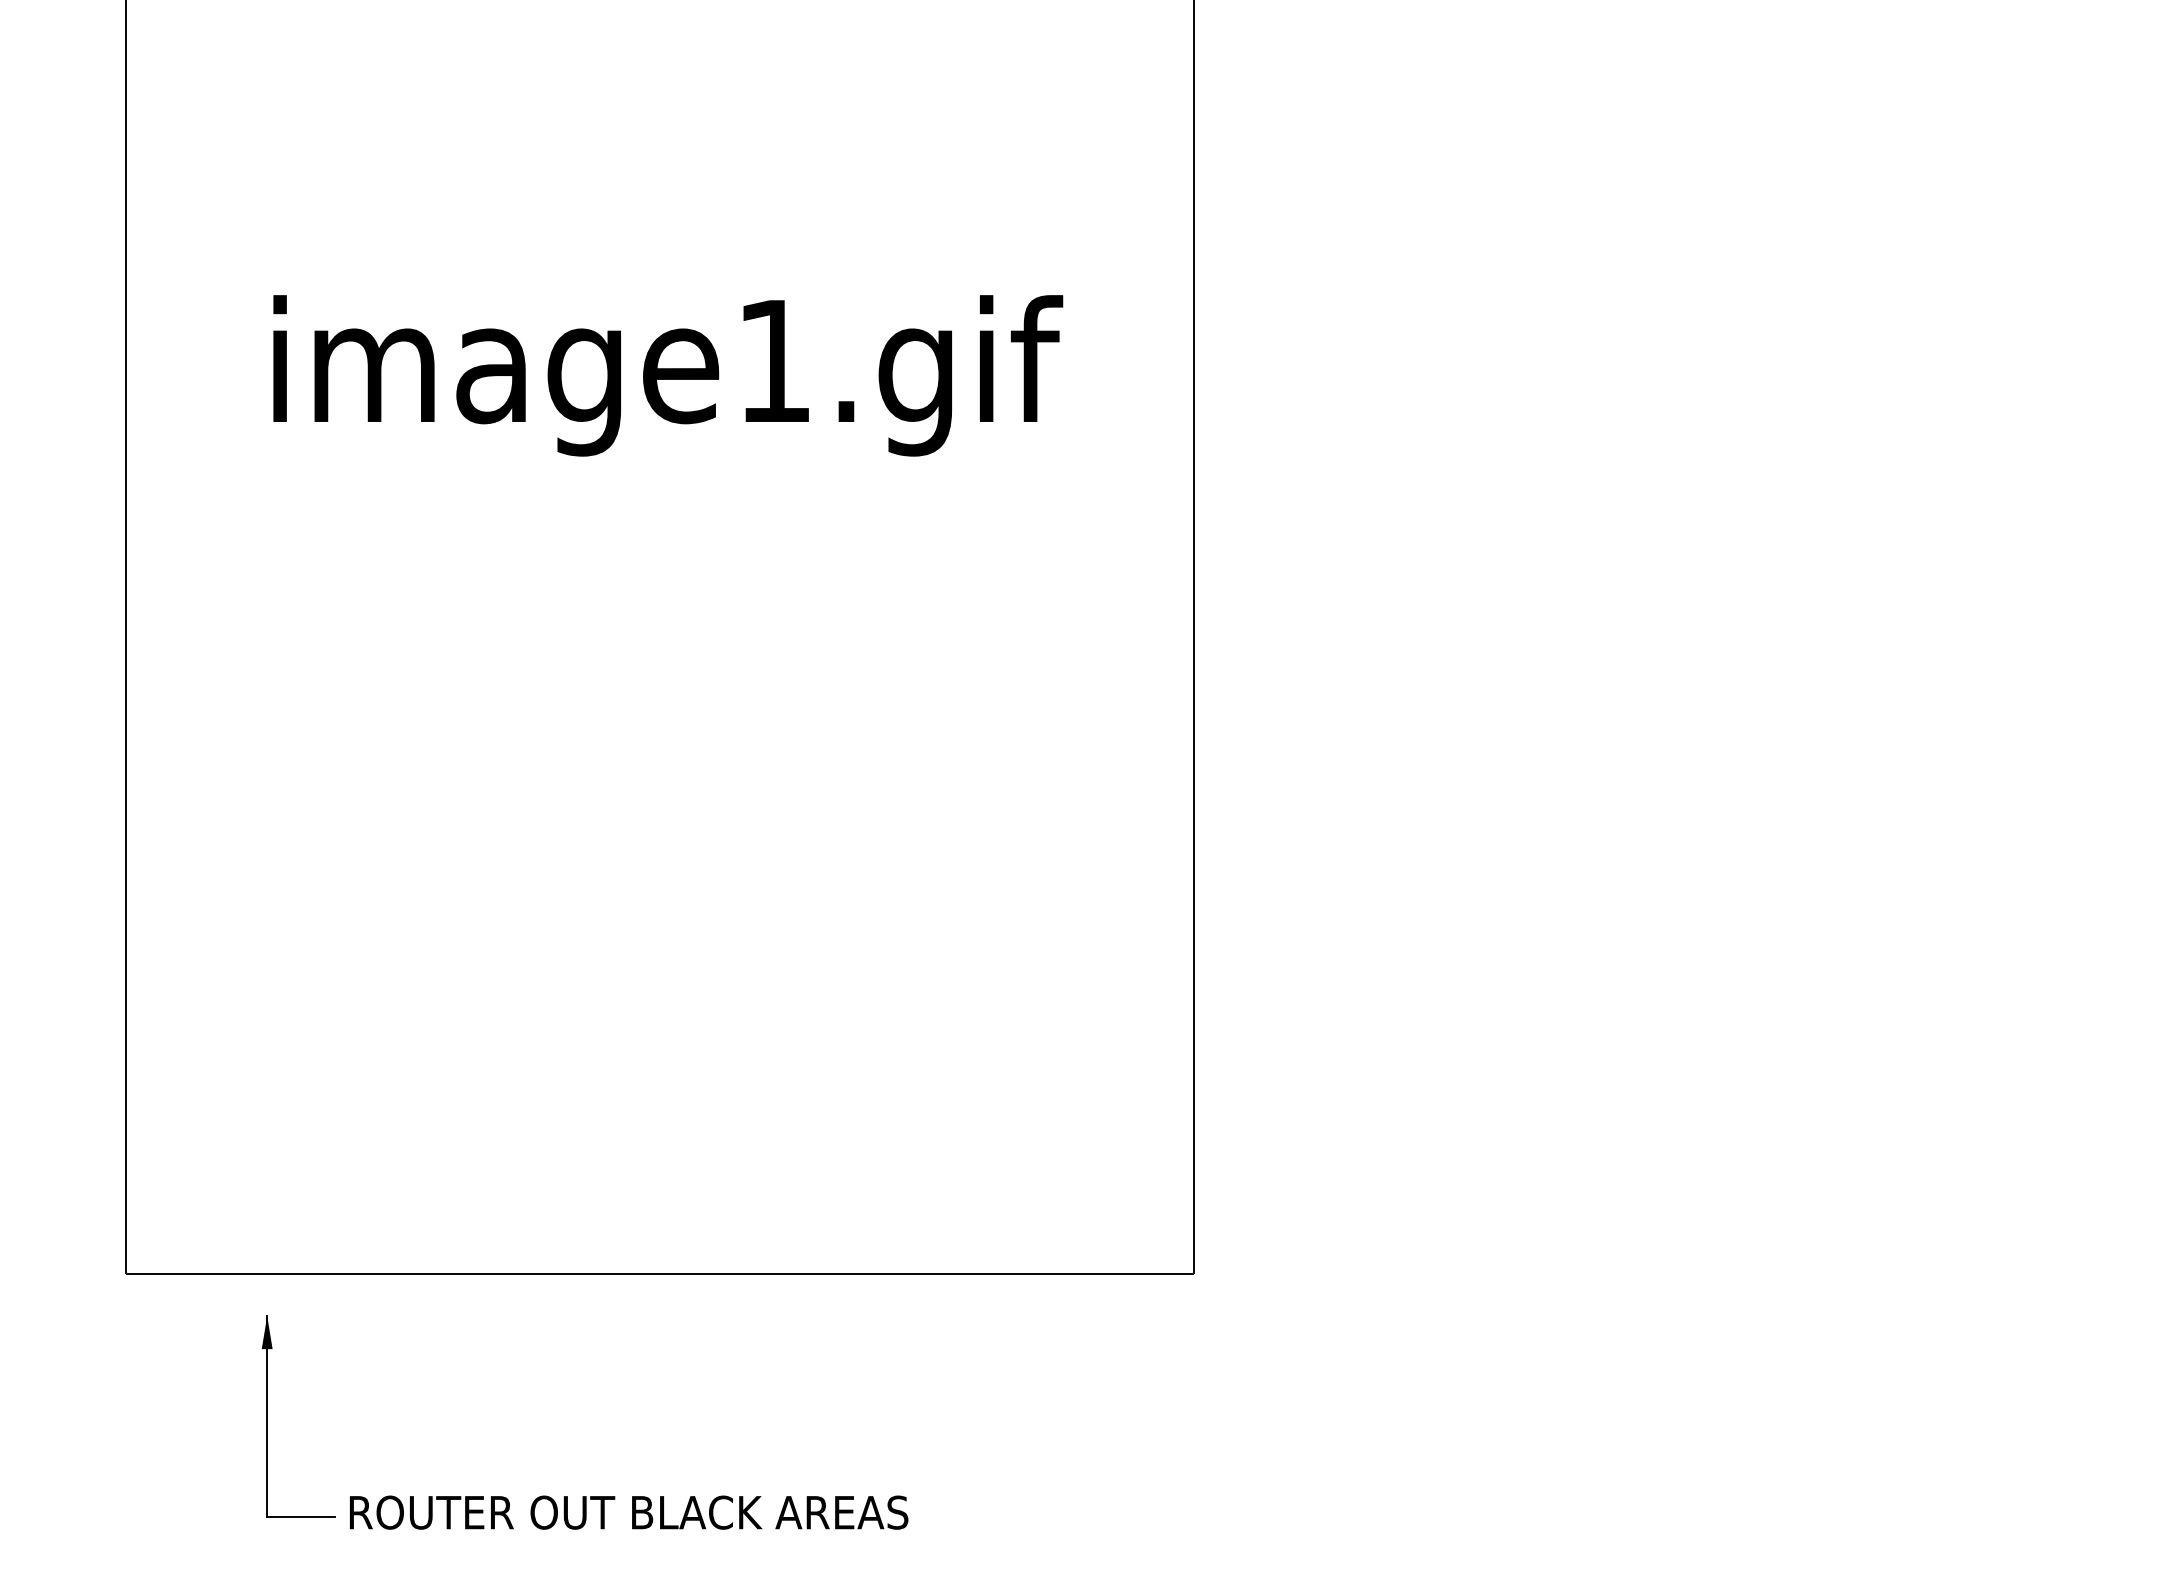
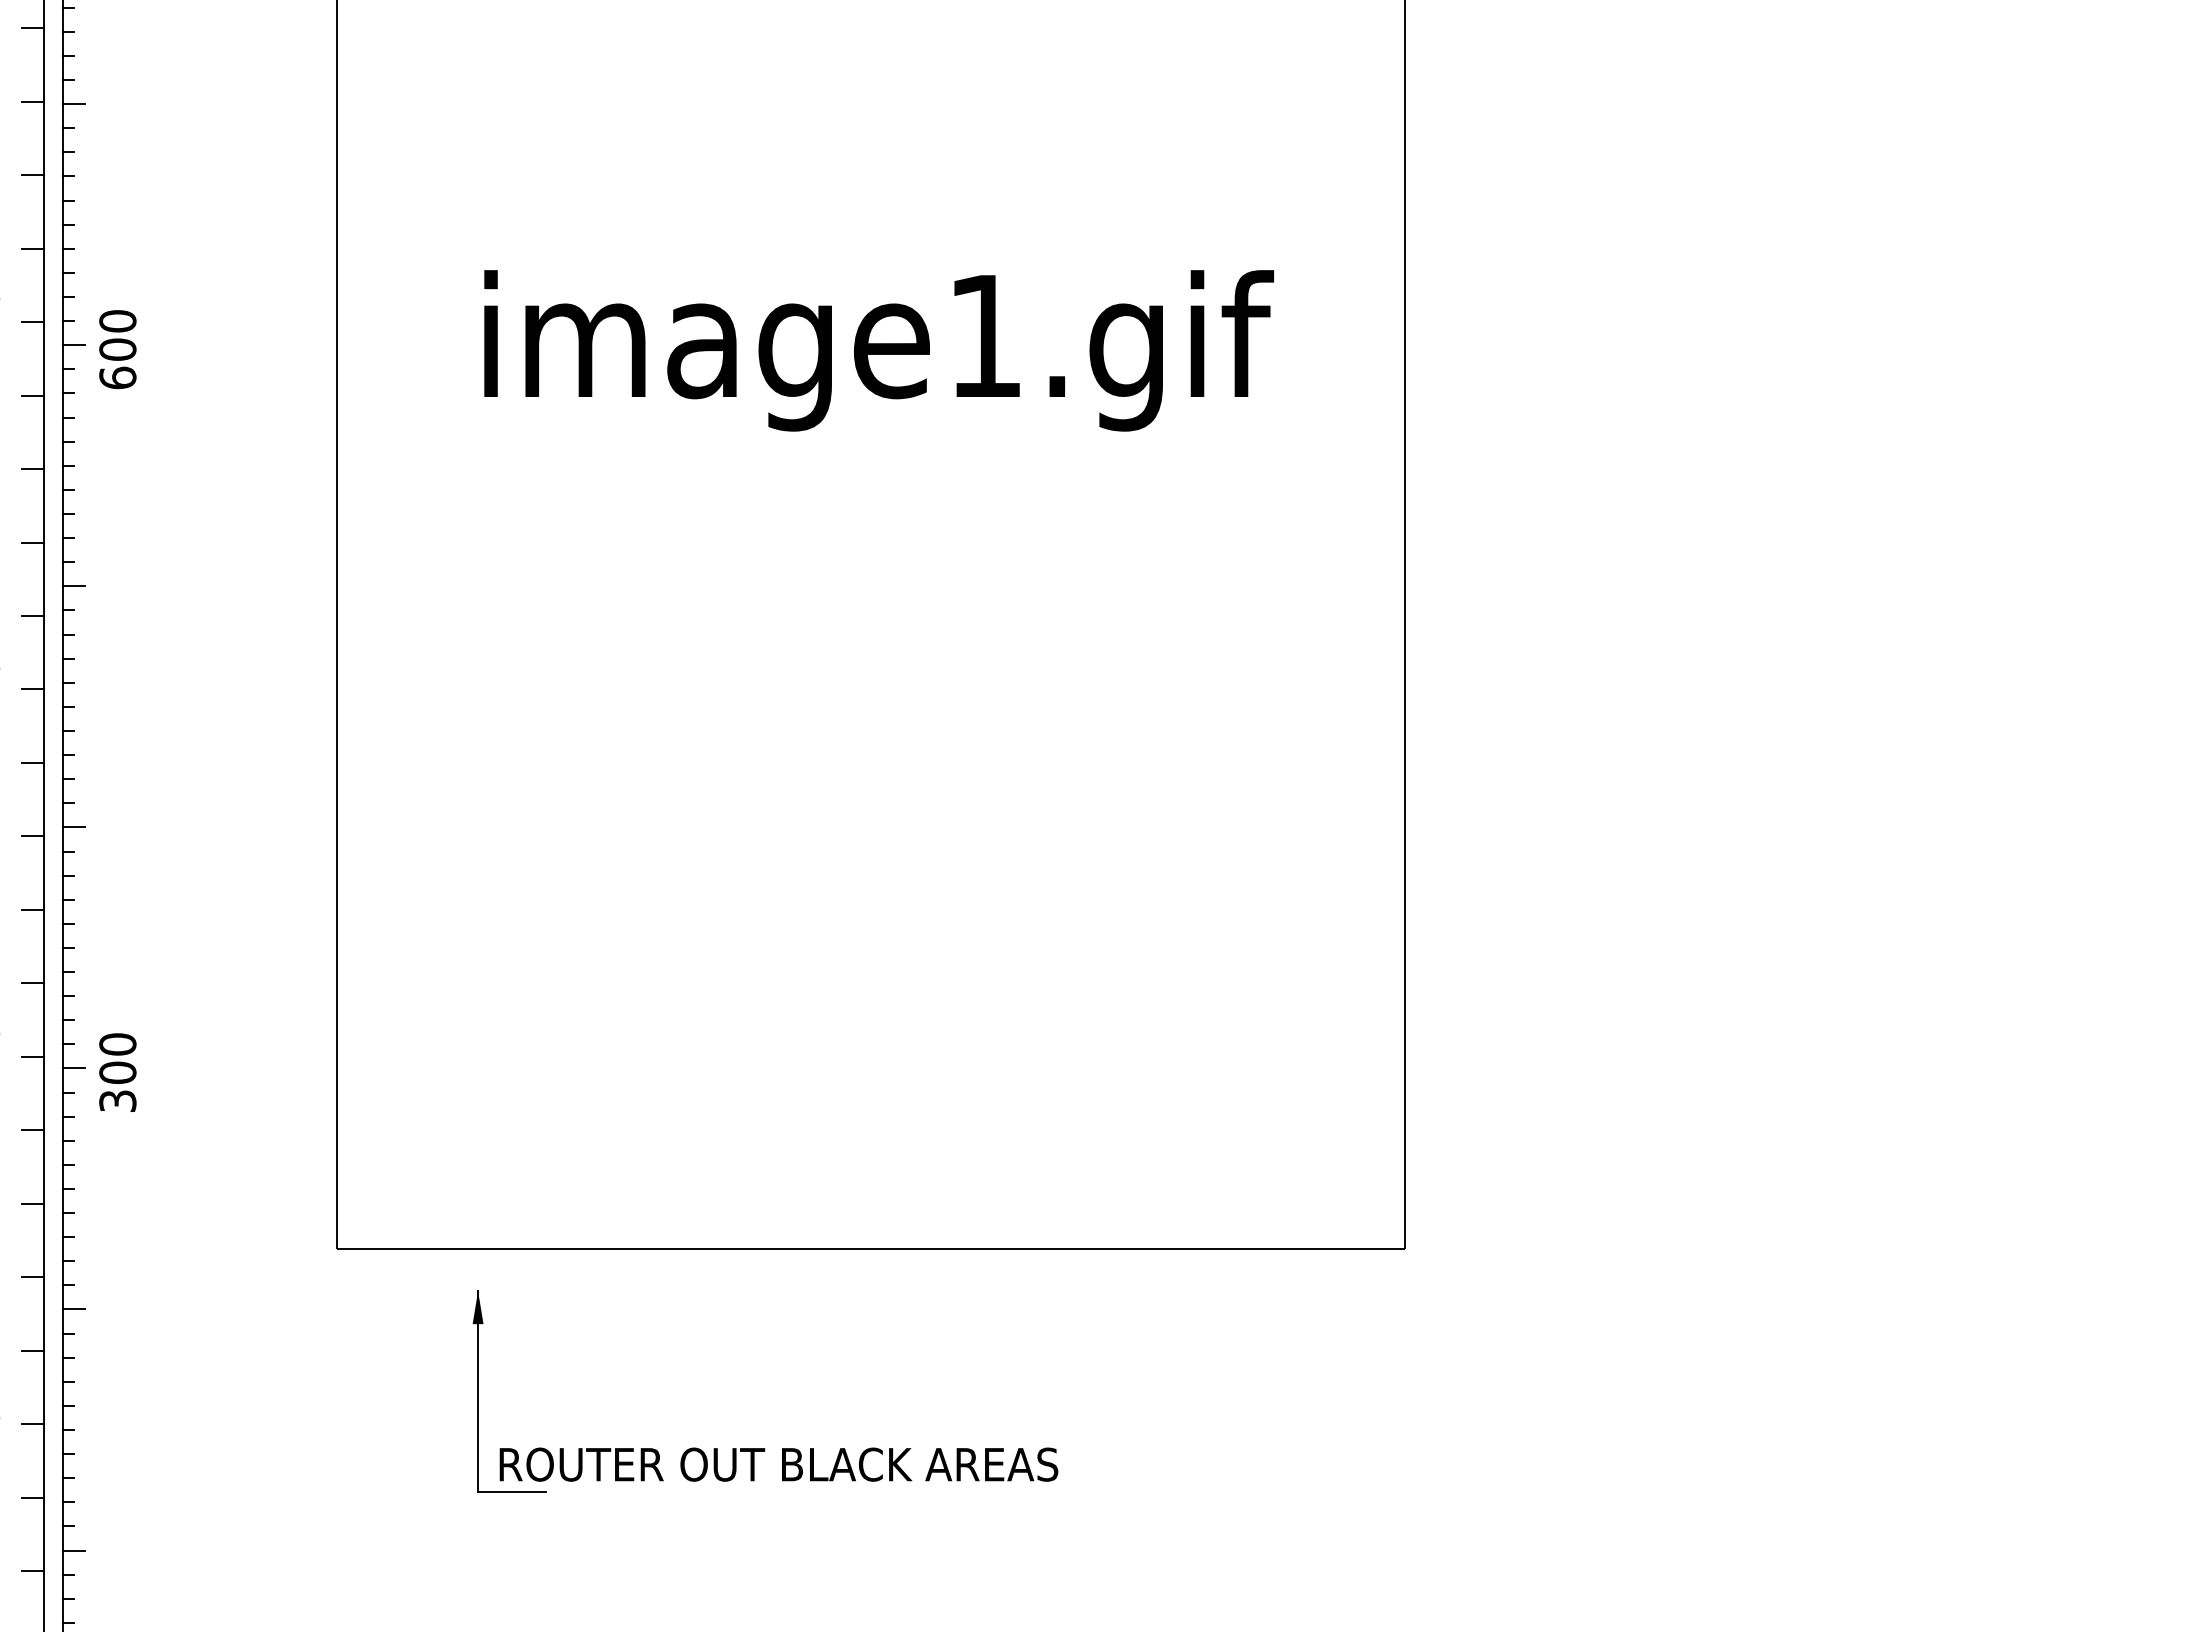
text: (628, 1512) -> (778, 1464), moved

